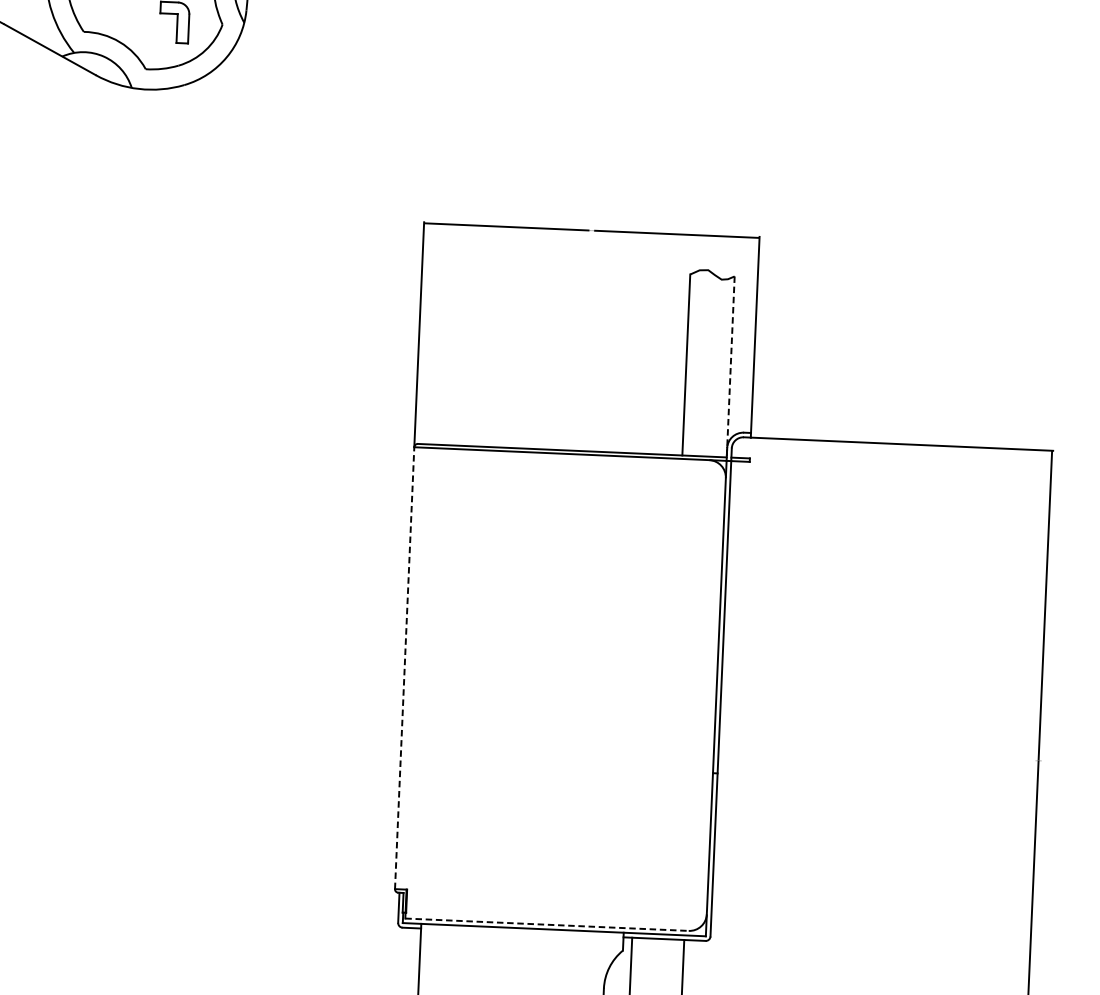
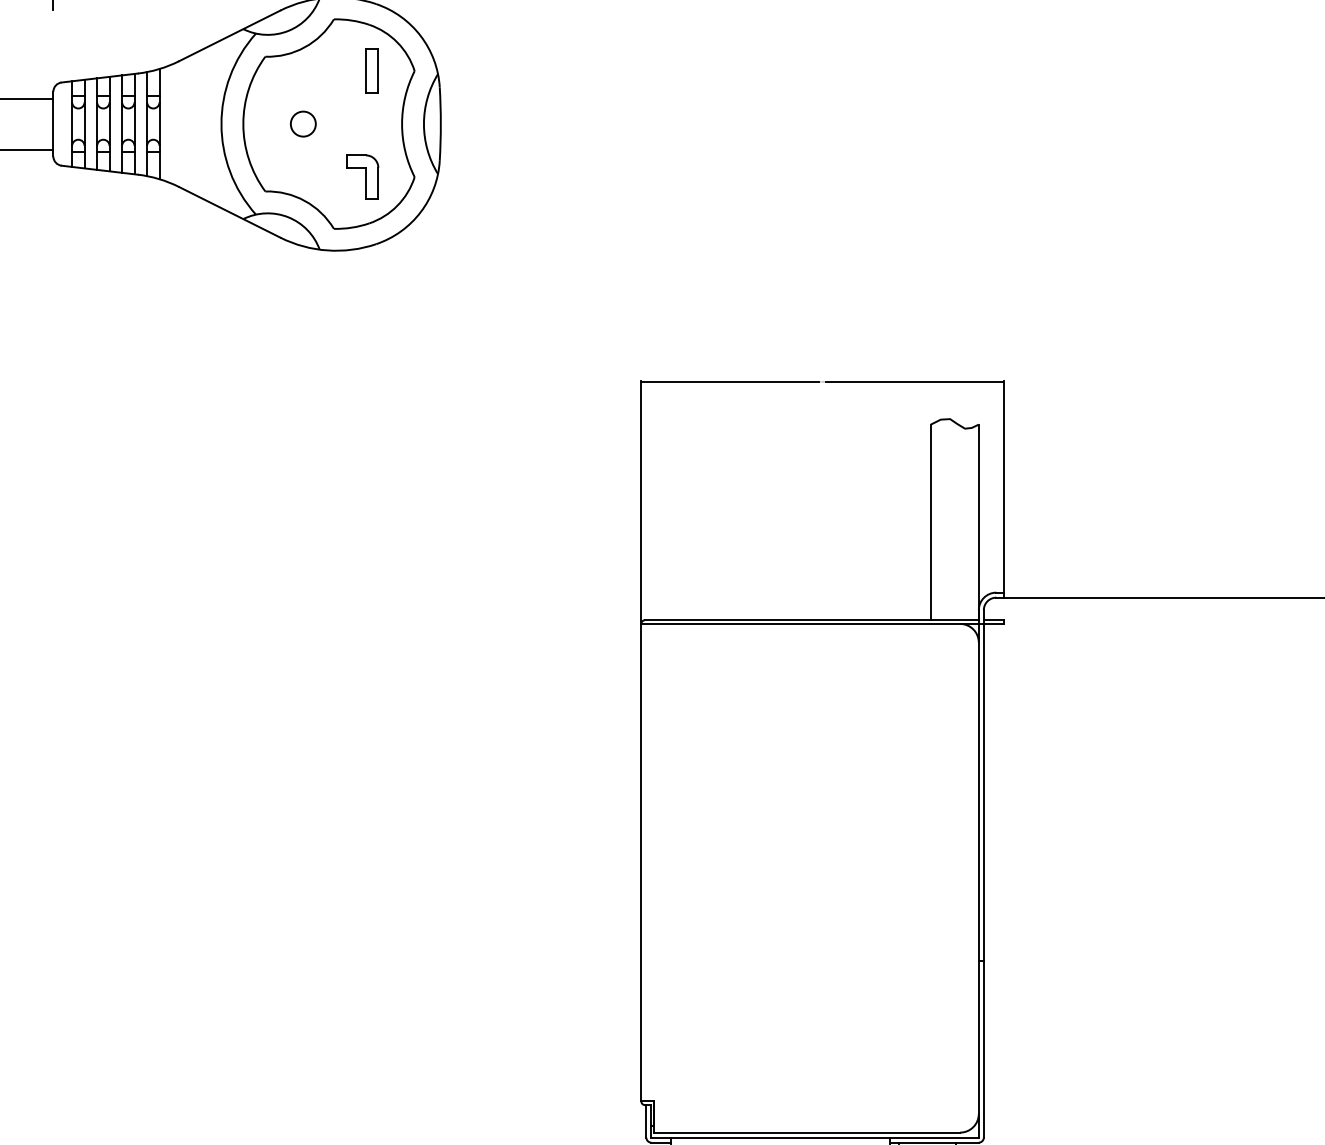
line: (730, 367) -> (978, 522), dashed -> solid
line: (404, 668) -> (641, 862), dashed -> solid
line: (547, 924) -> (807, 1132), dashed -> solid

